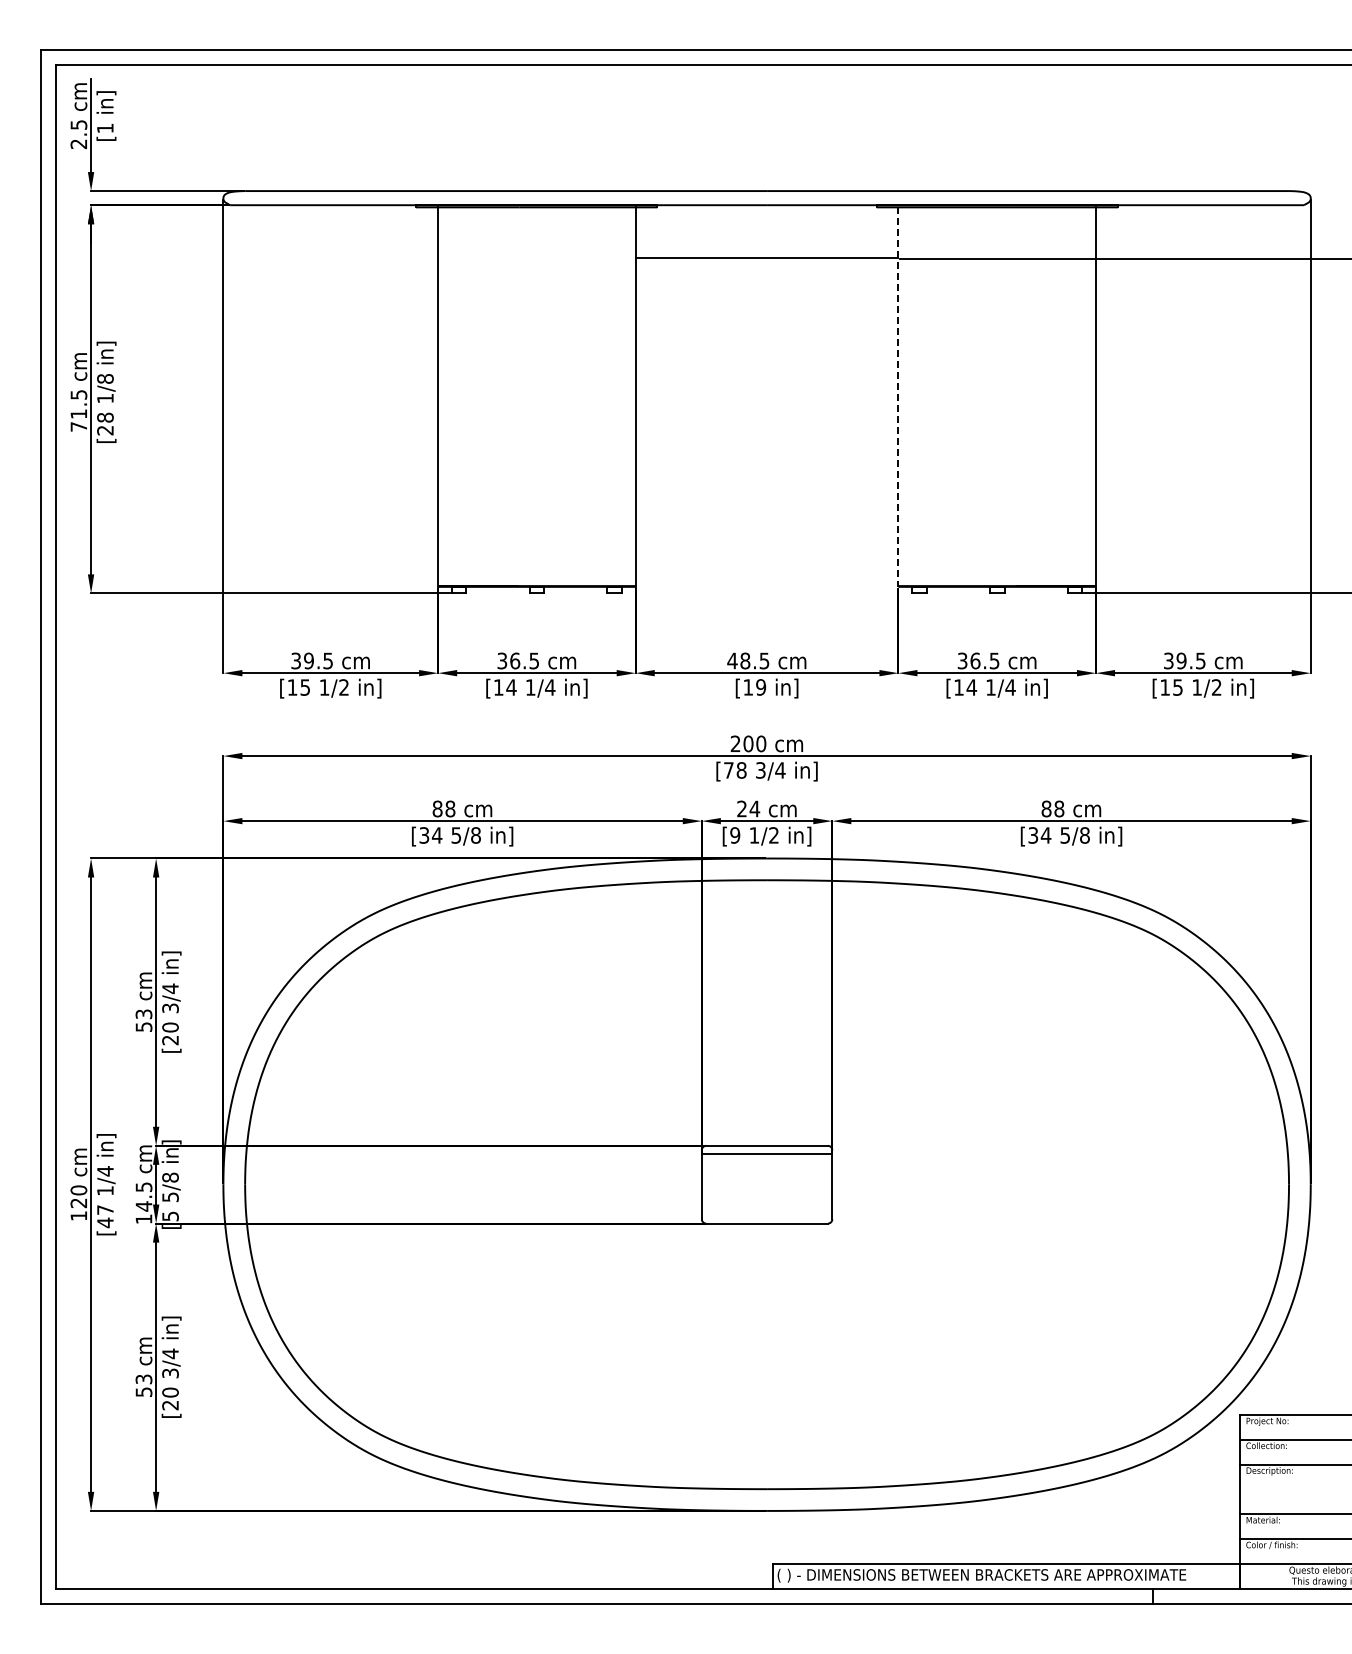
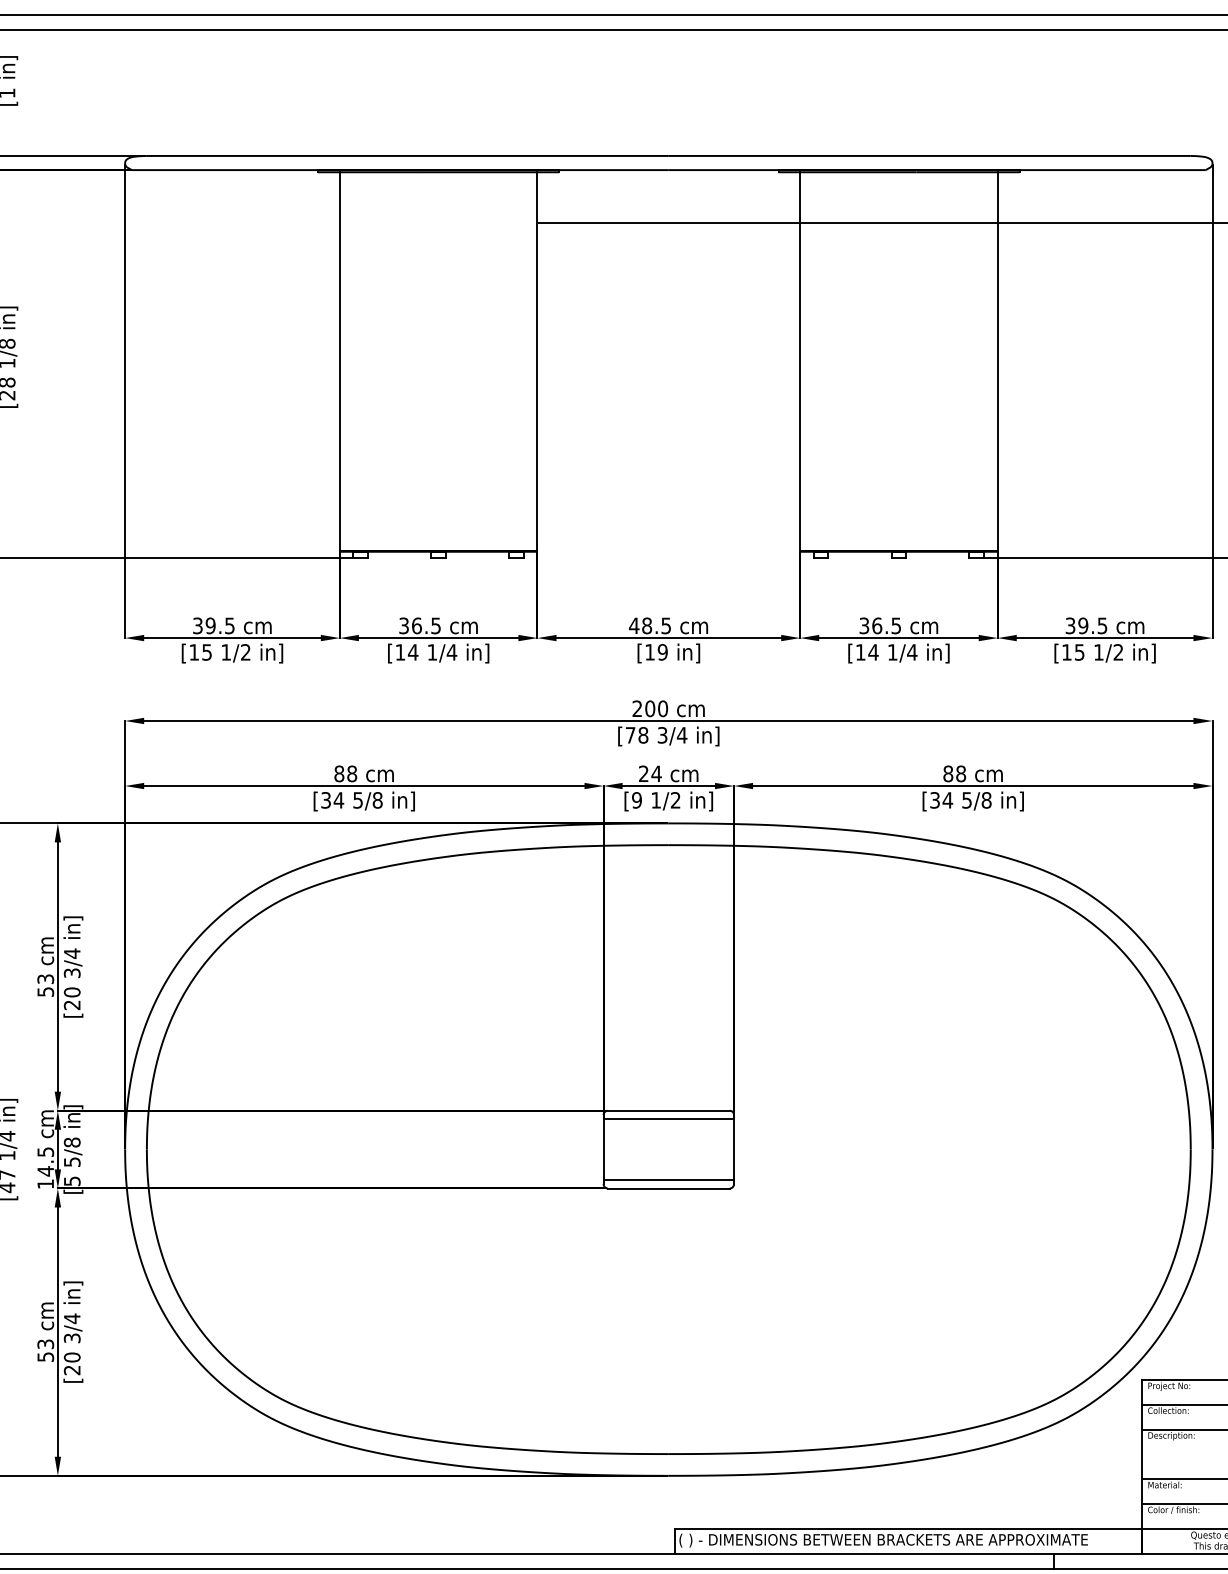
line: (898, 397) -> (800, 362), dashed -> solid
line: (766, 1215) -> (668, 1180), added

